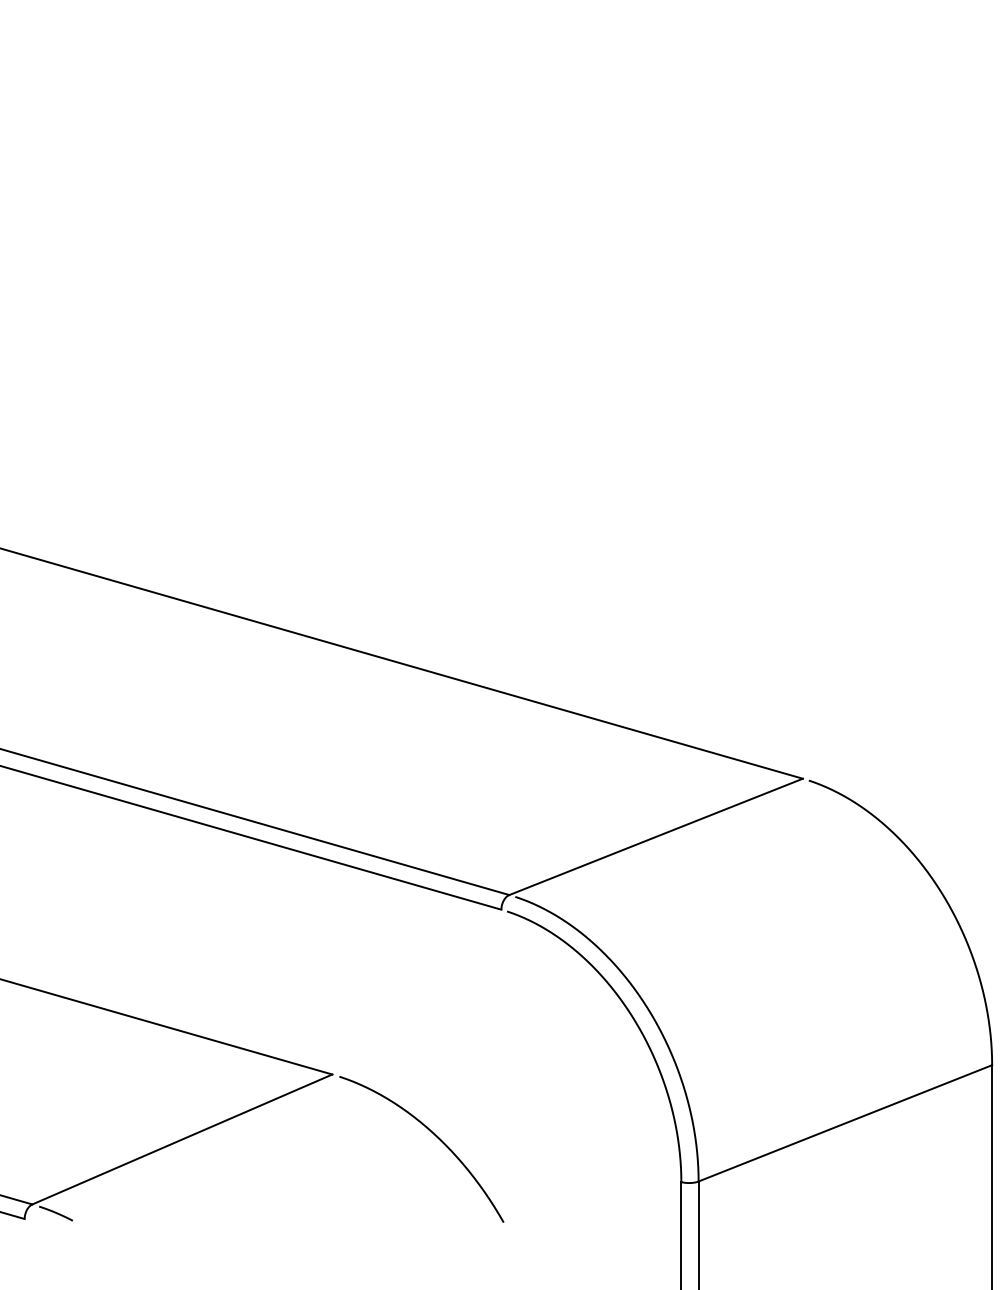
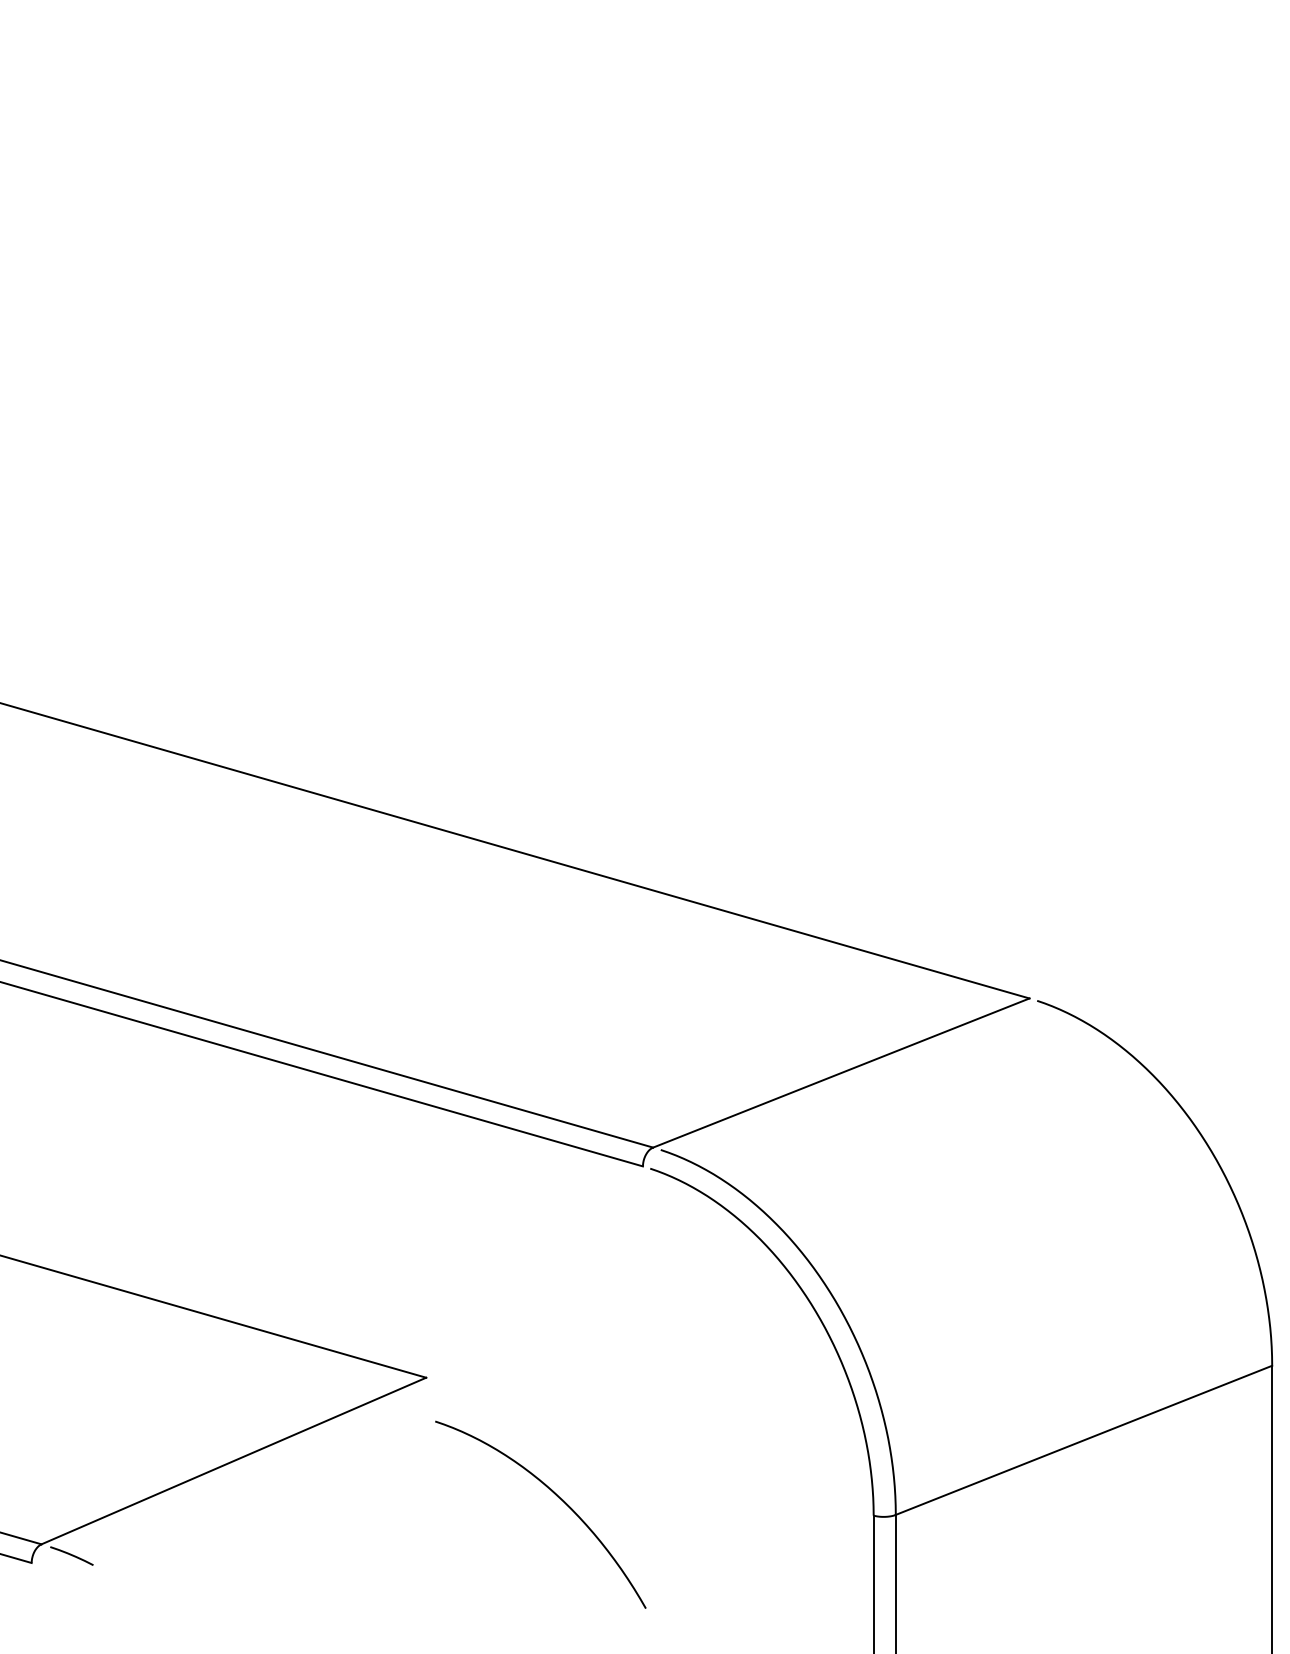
curve: (434, 1135) -> (557, 1497), moved

